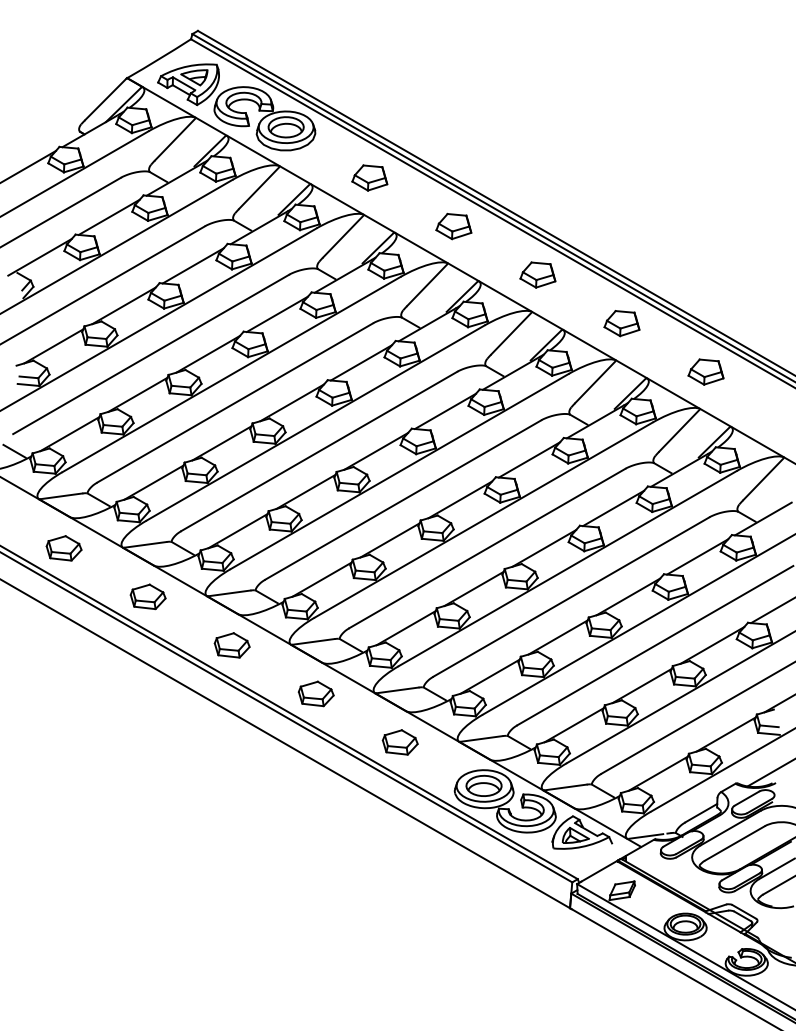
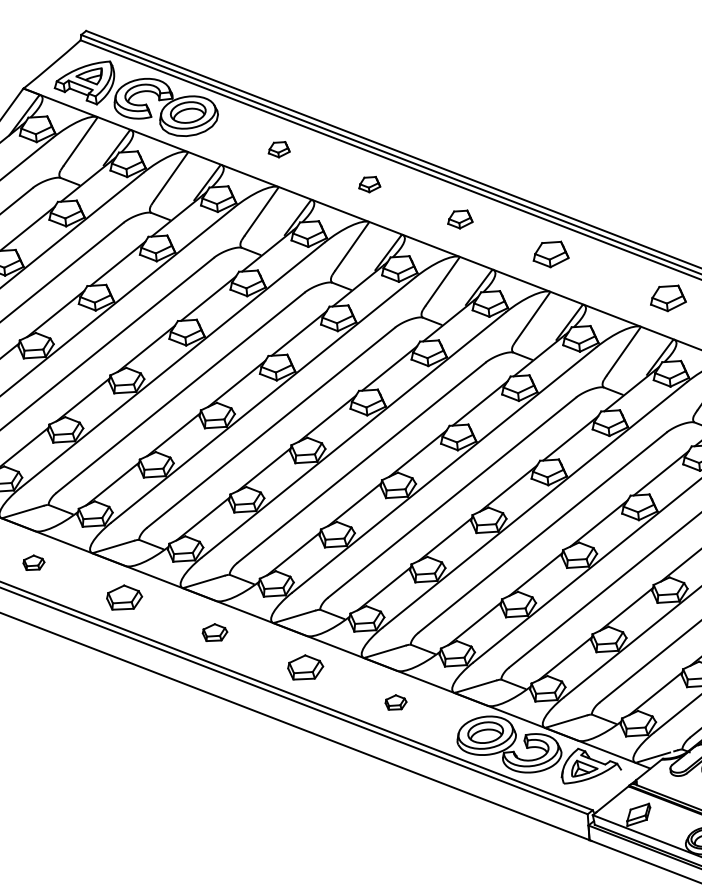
part: (369, 177) -> (278, 149), size x0.6
part: (453, 226) -> (368, 184), size x0.6
part: (537, 274) -> (459, 219), size x0.7
part: (705, 371) -> (667, 297), moved
part: (63, 548) -> (33, 563), size x0.6
part: (231, 645) -> (214, 632), size x0.7
part: (399, 742) -> (395, 702), size x0.6

